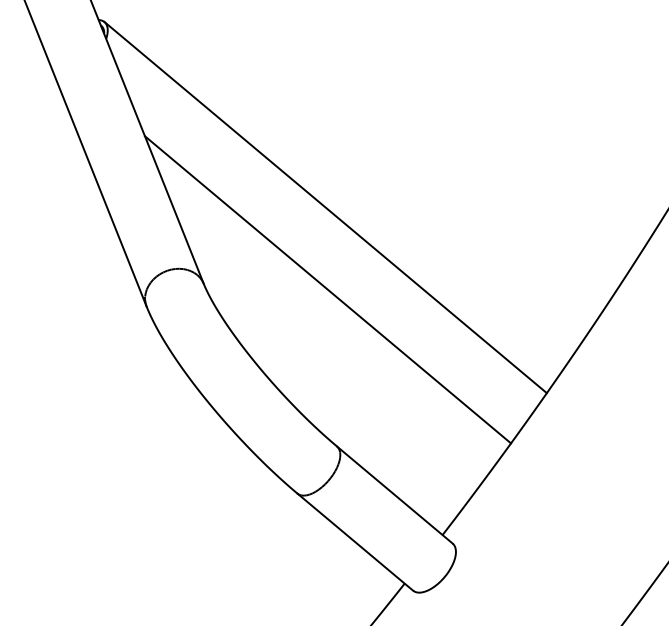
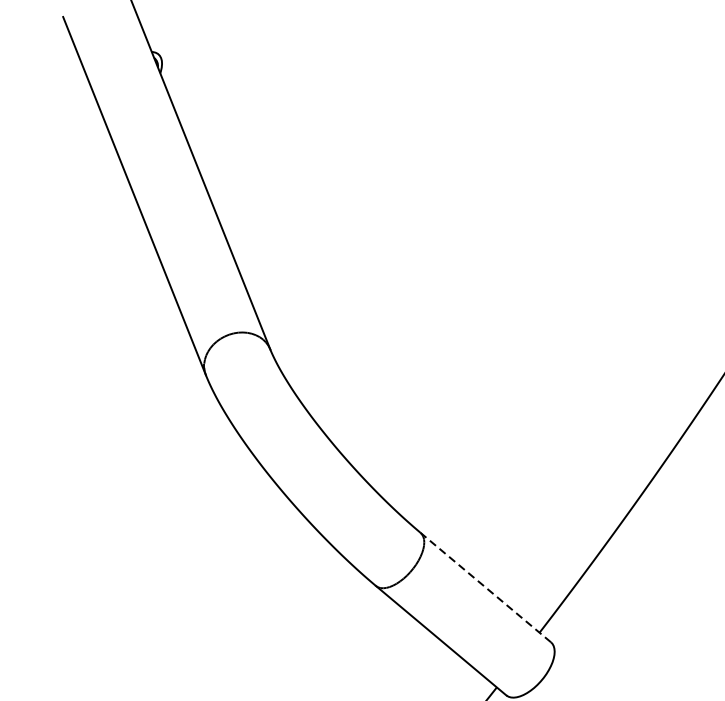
line: (325, 207) -> (407, 263), removed
line: (327, 289) -> (409, 355), removed
line: (394, 494) -> (485, 586), solid -> dashed

